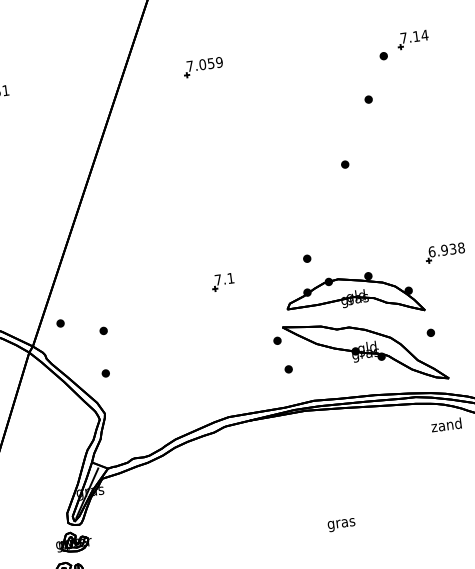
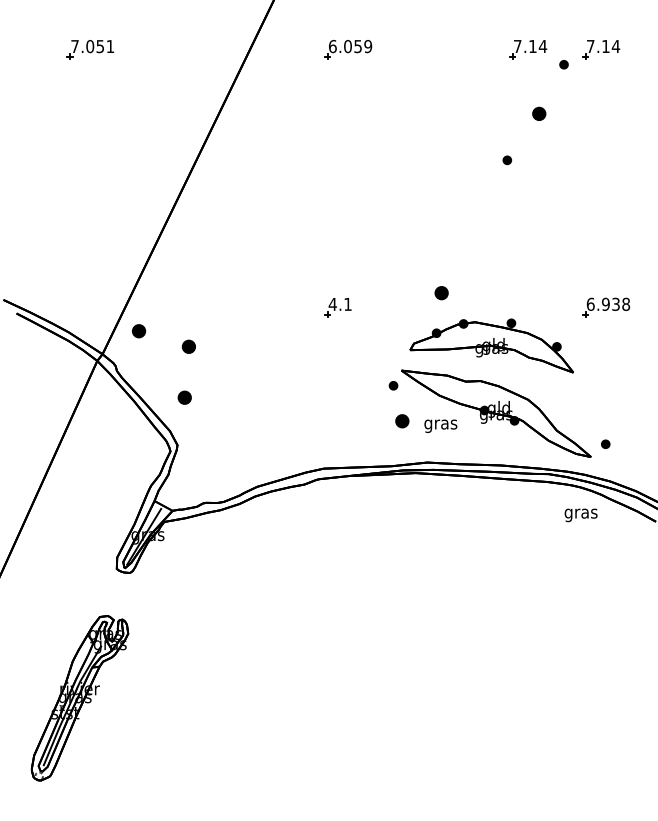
part: (352, 47) -> (528, 49), added
text: (189, 66) -> (332, 46), 7.059 -> 6.059
part: (368, 99) -> (539, 113), size x1.6
part: (345, 164) -> (507, 160), moved
part: (307, 258) -> (441, 292), size x1.6
text: (218, 280) -> (332, 304), 7.1 -> 4.1
part: (60, 323) -> (138, 331), size x1.6
part: (103, 330) -> (188, 346), size x1.6
part: (430, 333) -> (605, 444), moved
part: (288, 369) -> (402, 421), size x1.6
part: (105, 373) -> (184, 397), size x1.6
text: (446, 426) -> (580, 513), zand -> gras
text: (341, 524) -> (440, 425), moved
part: (73, 541) -> (120, 592), removed

